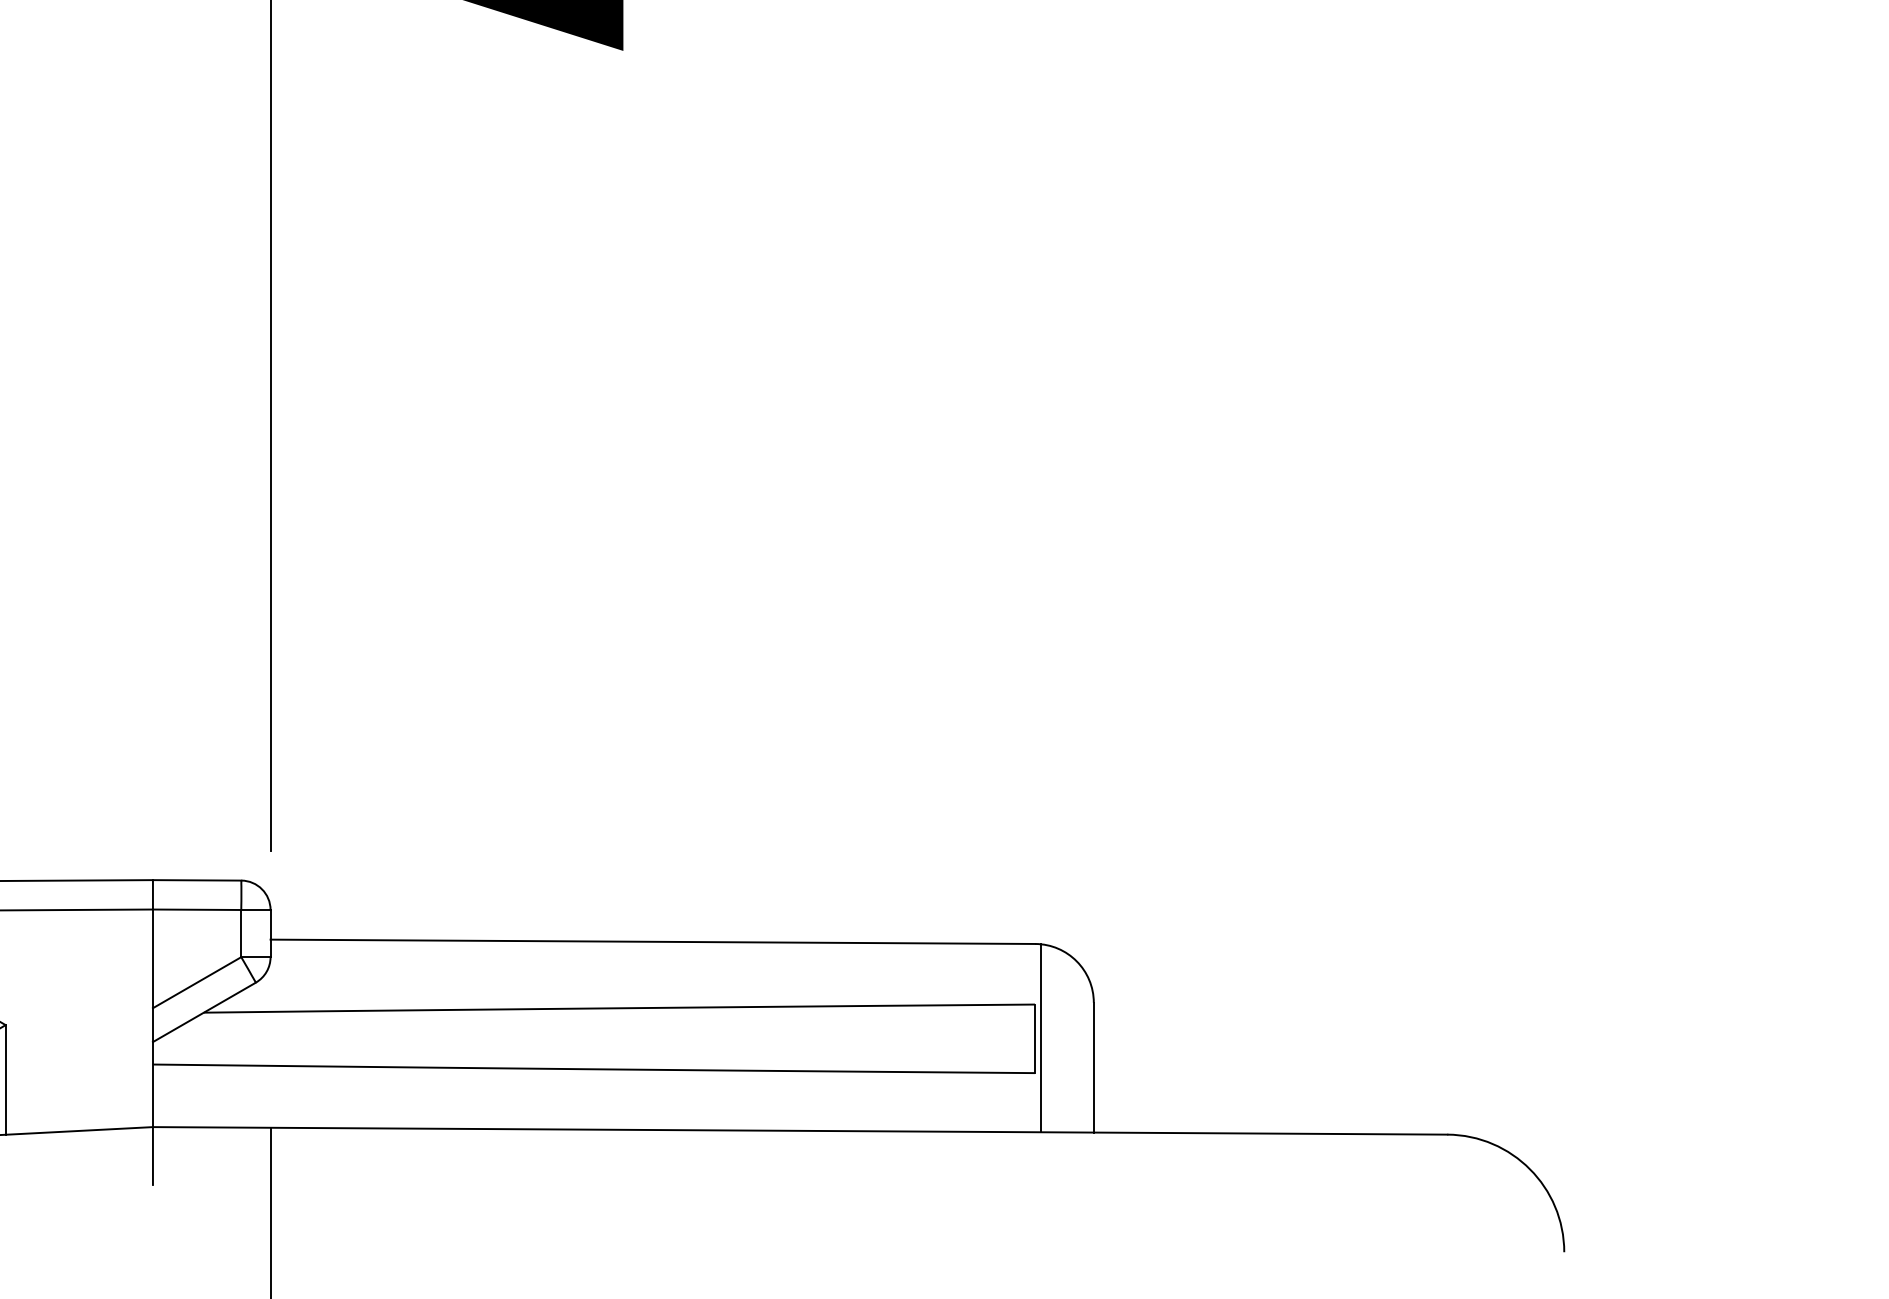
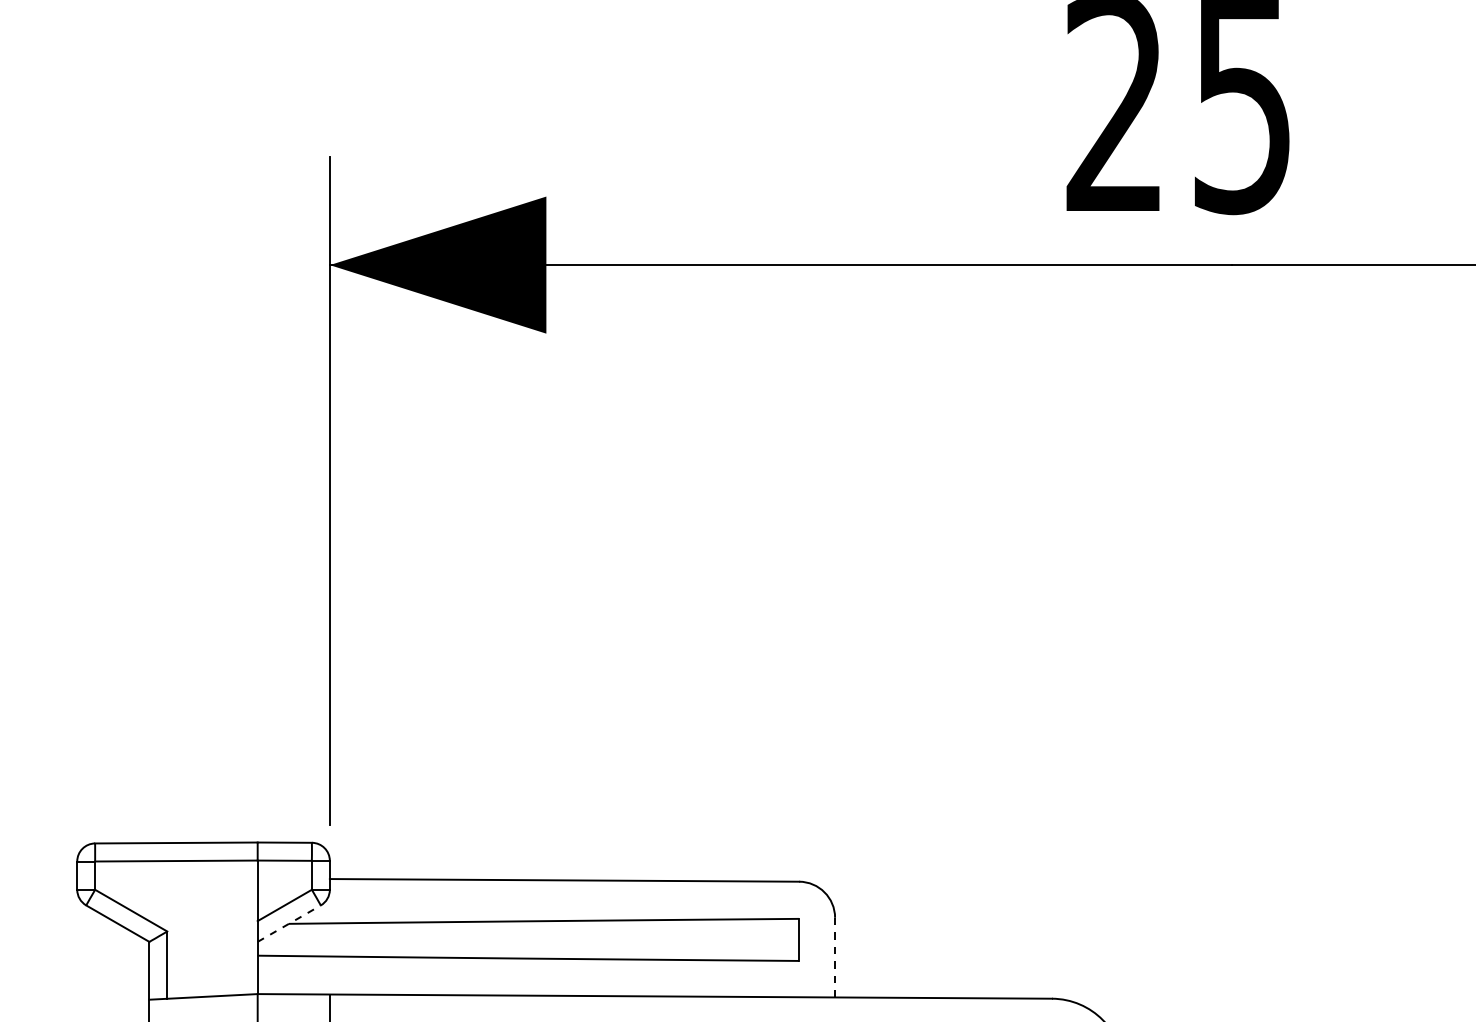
line: (204, 1012) -> (289, 923), solid -> dashed
line: (1040, 1038) -> (802, 939), removed
line: (1094, 1067) -> (835, 957), solid -> dashed

